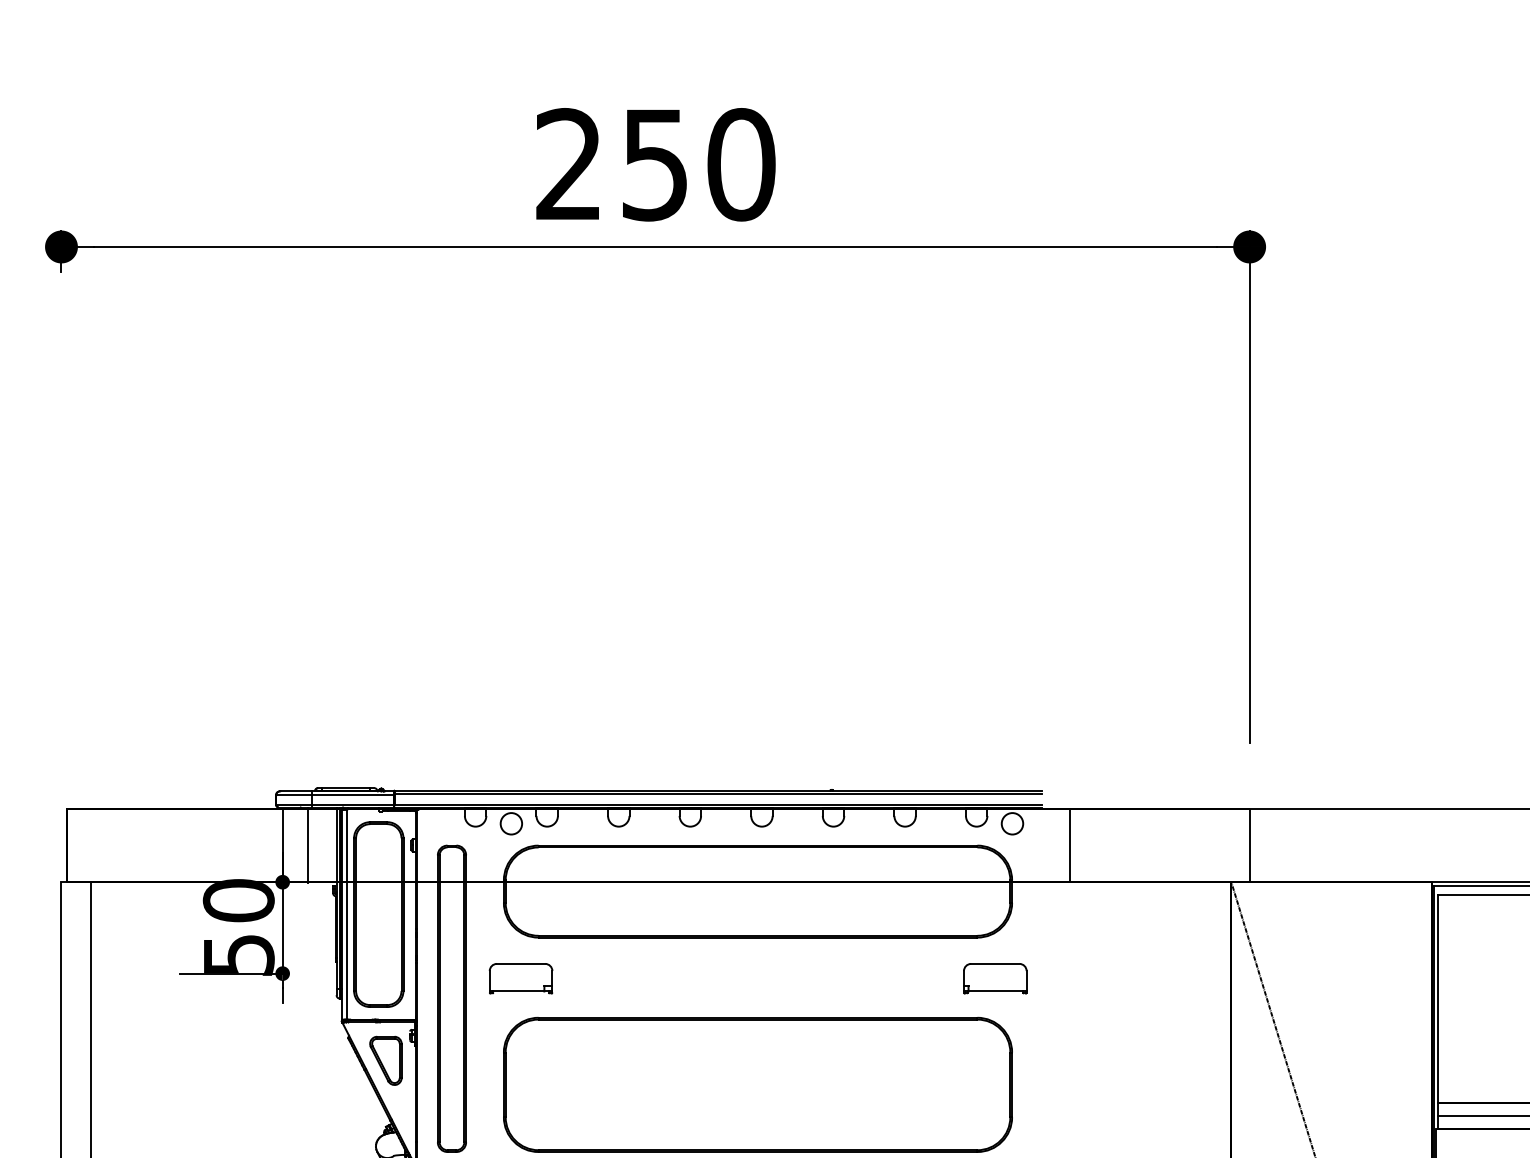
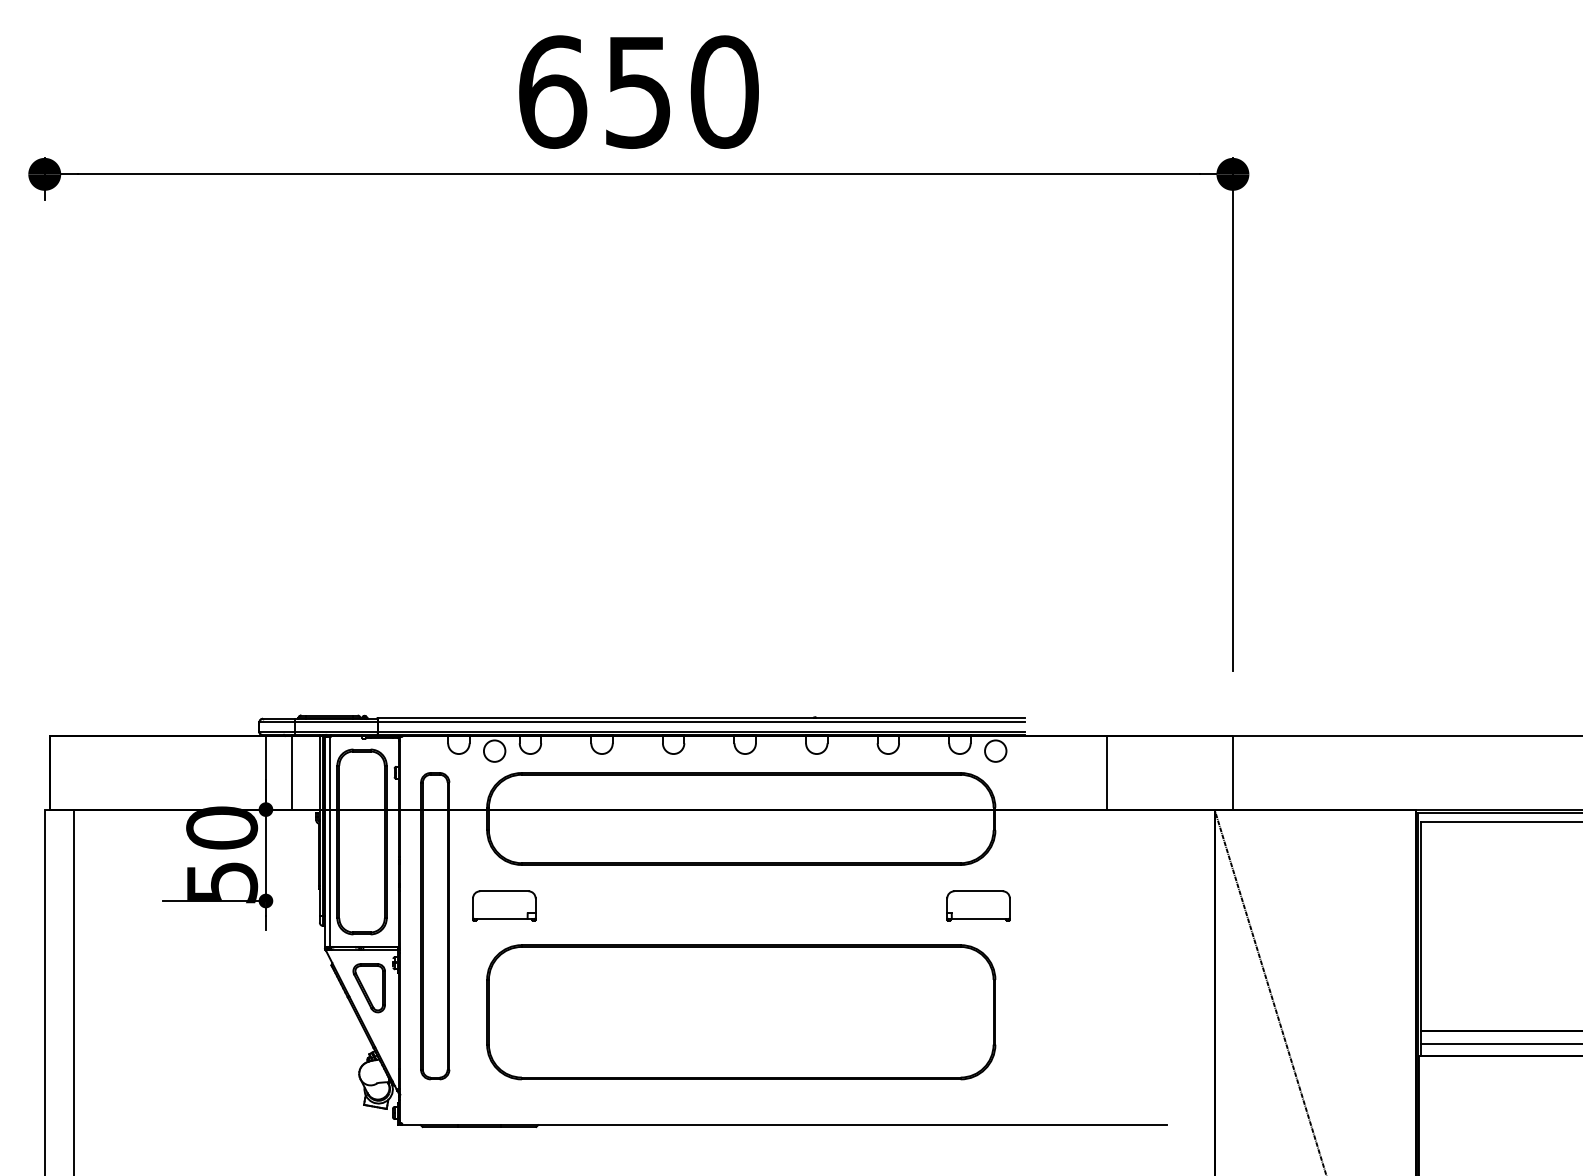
text: (570, 164) -> (553, 91), 250 -> 650
line: (1069, 845) -> (1106, 772), moved

